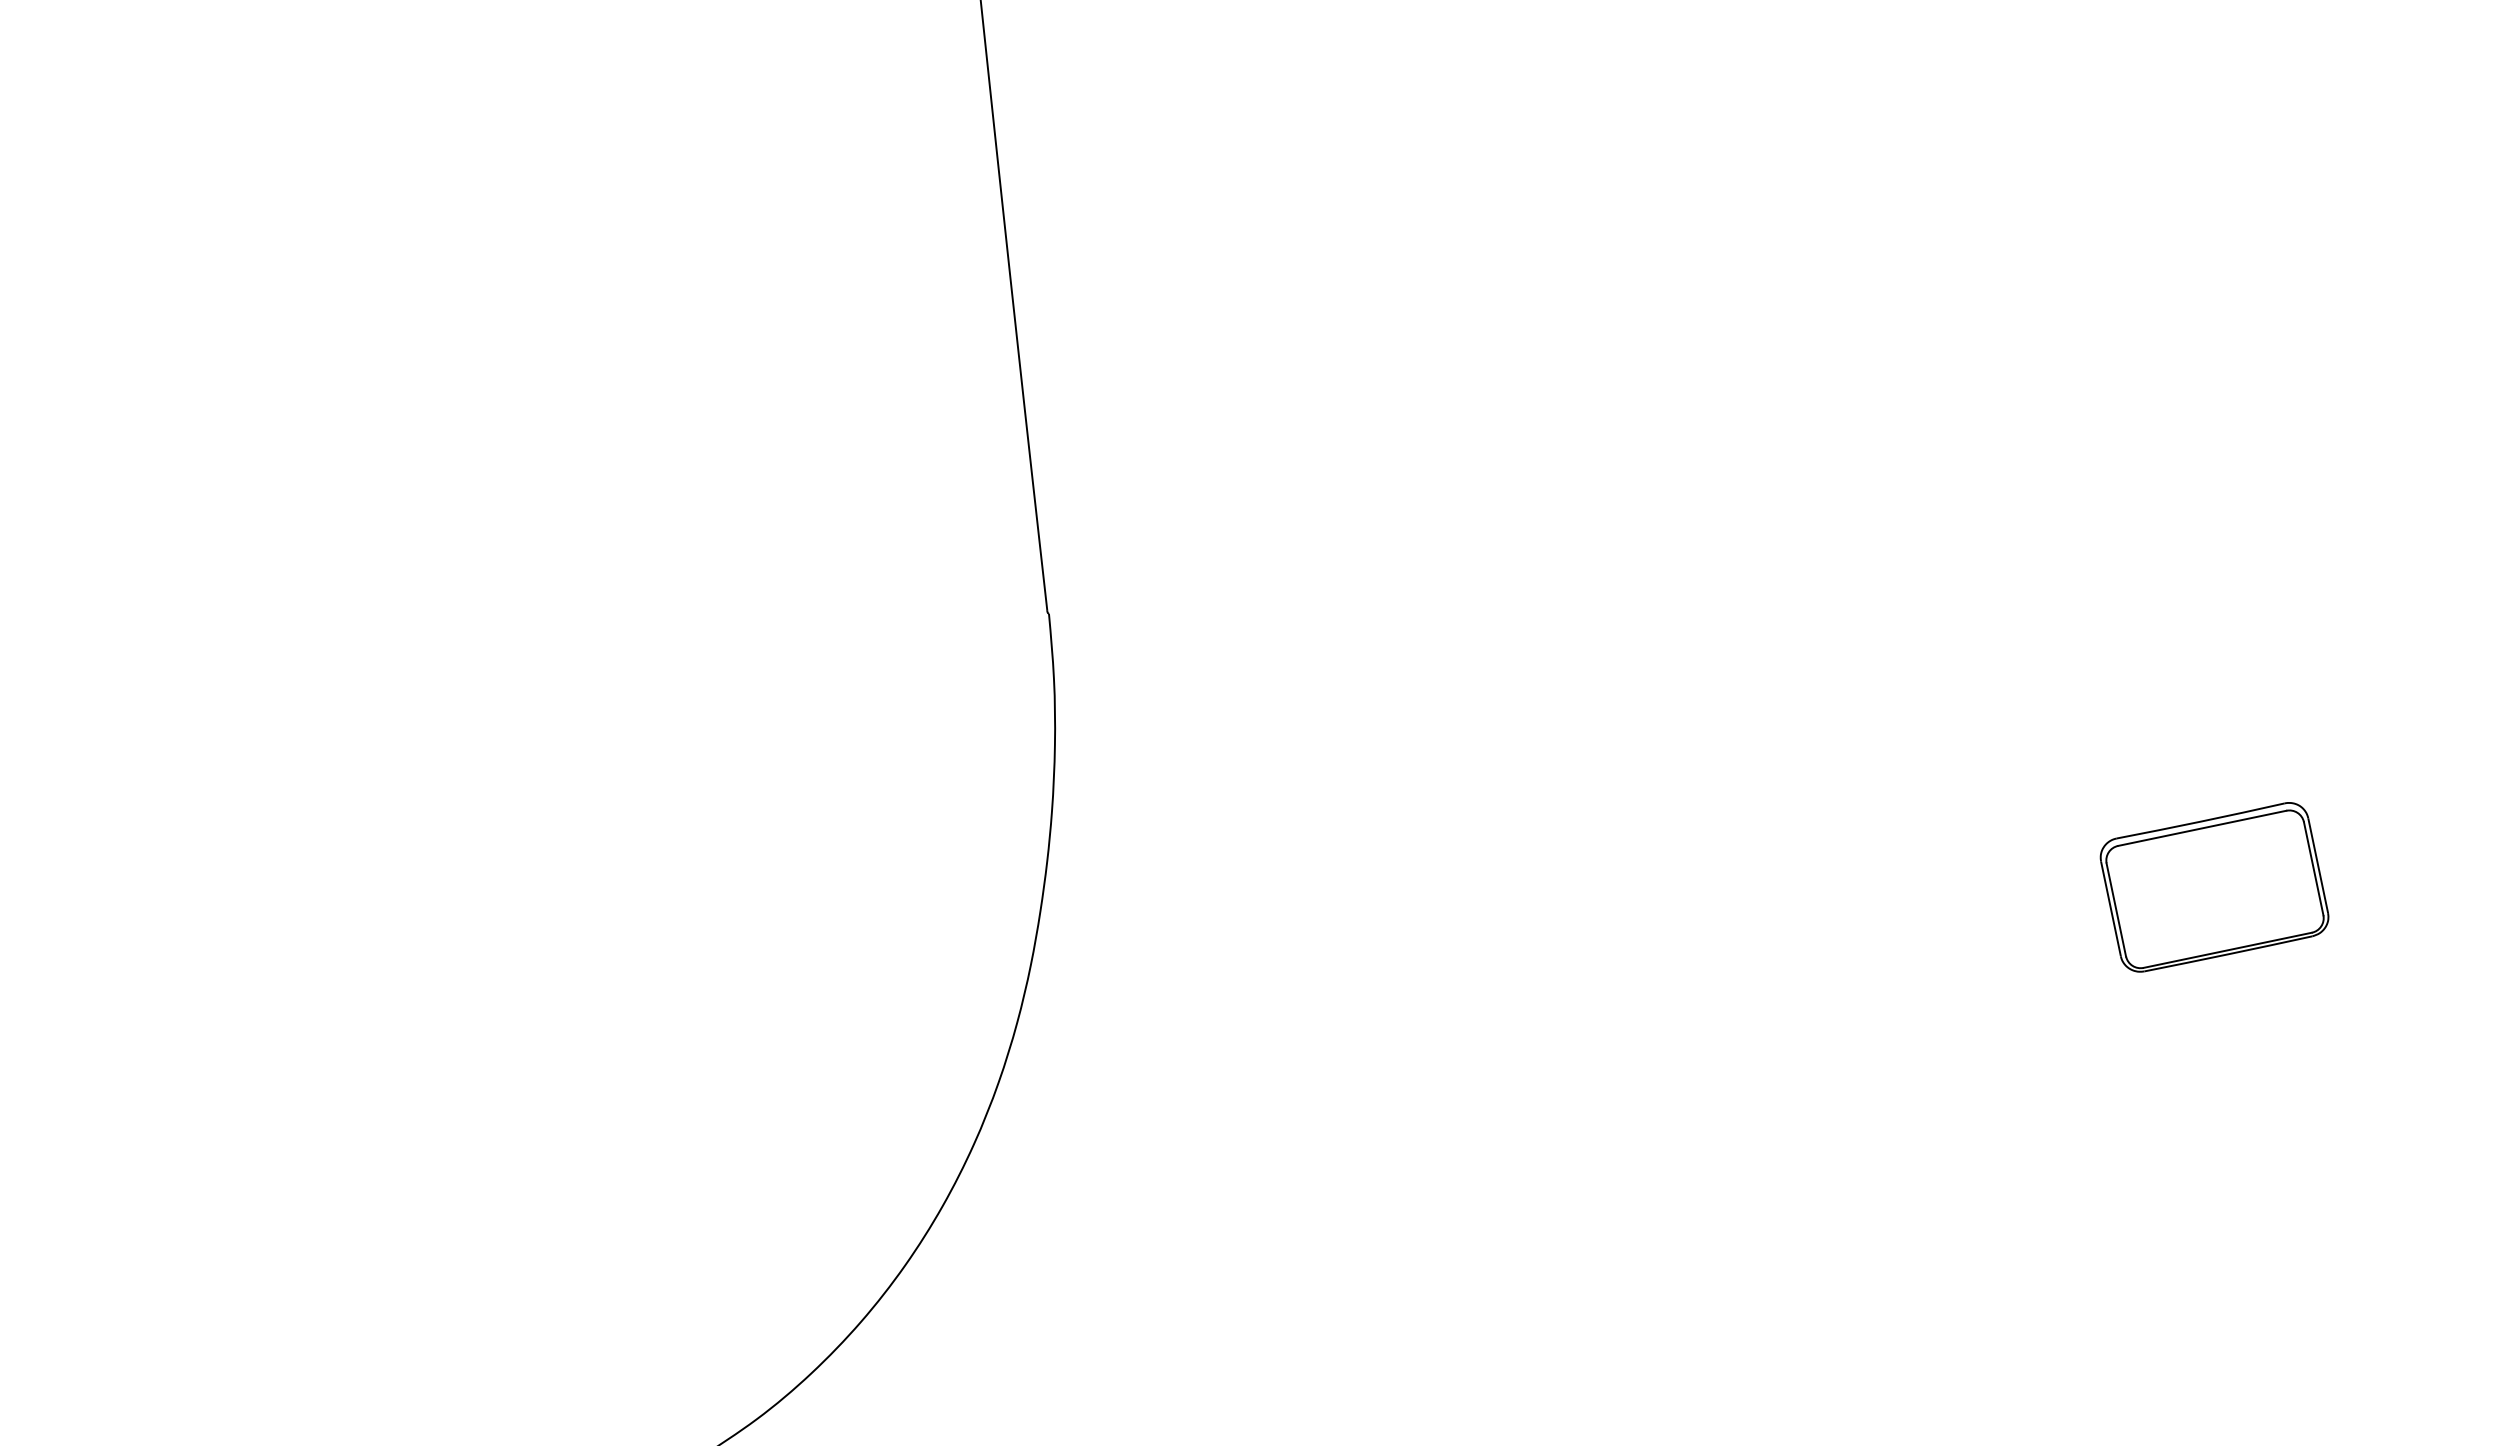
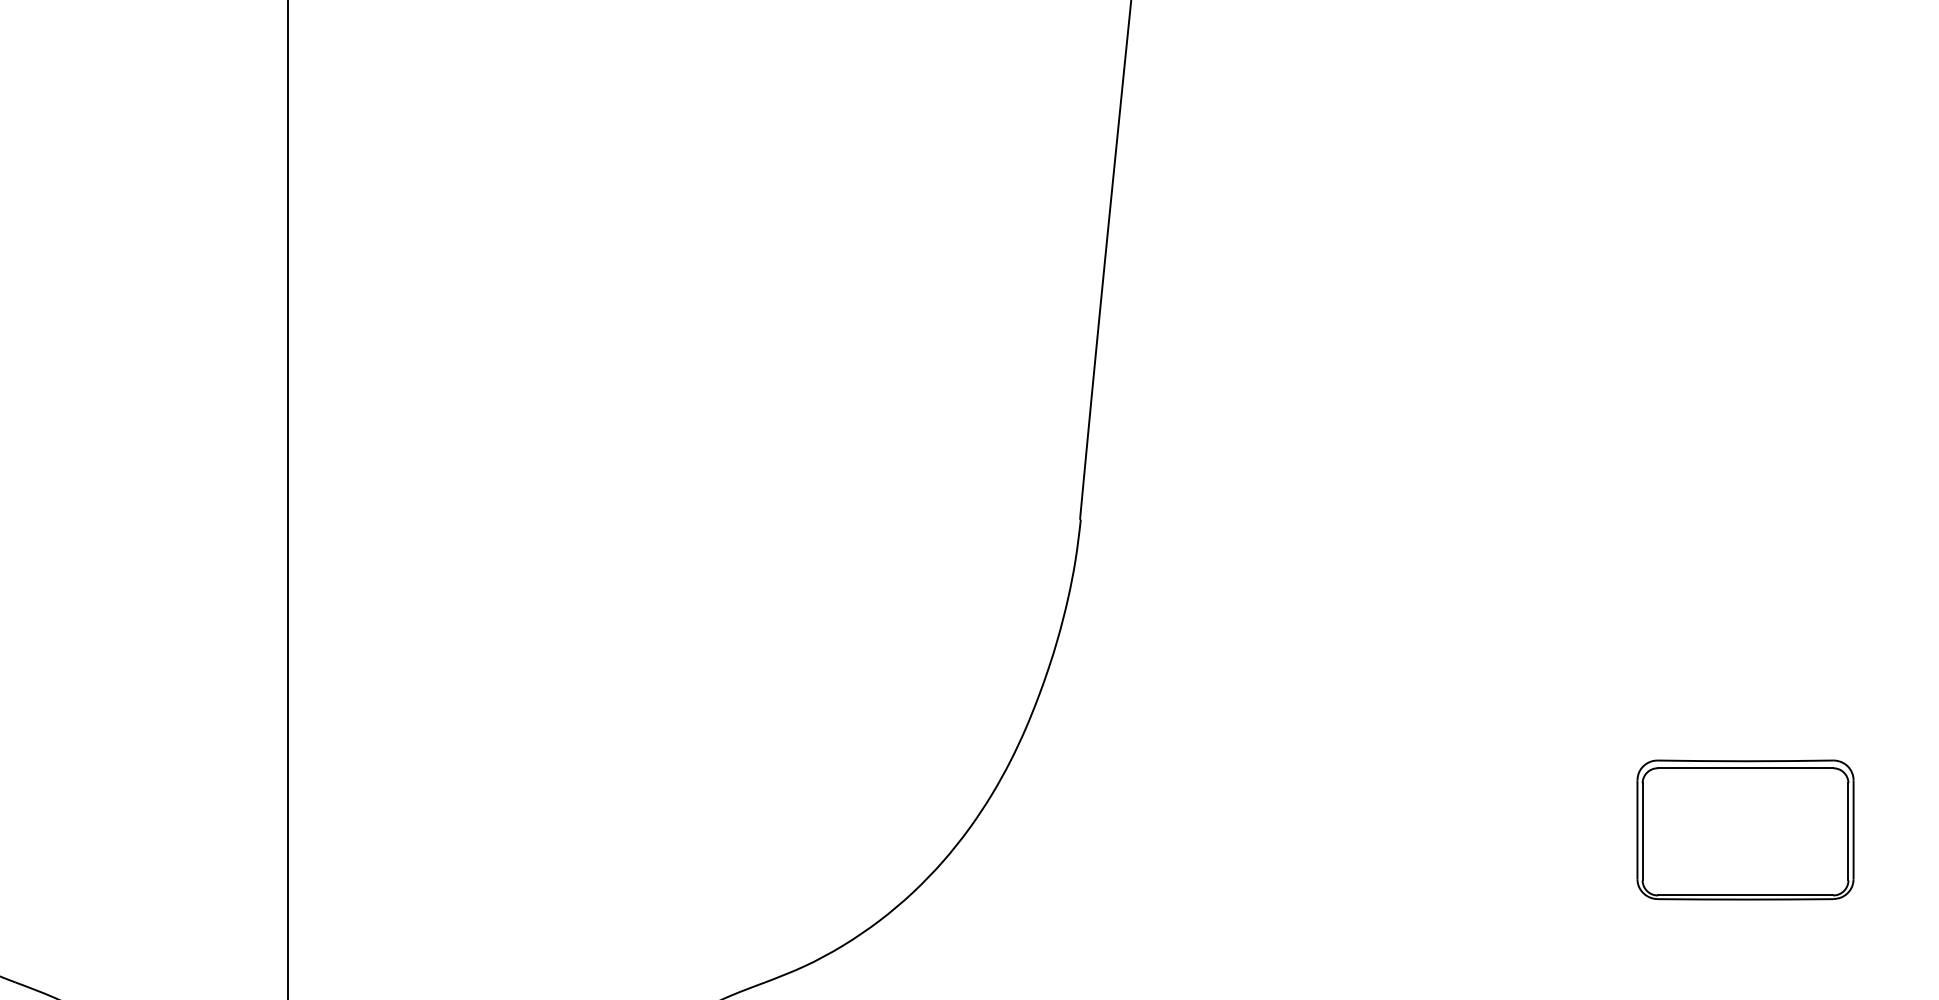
part: (2214, 886) -> (1745, 829), size x1.67

